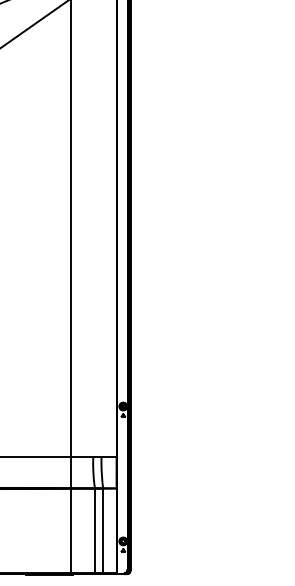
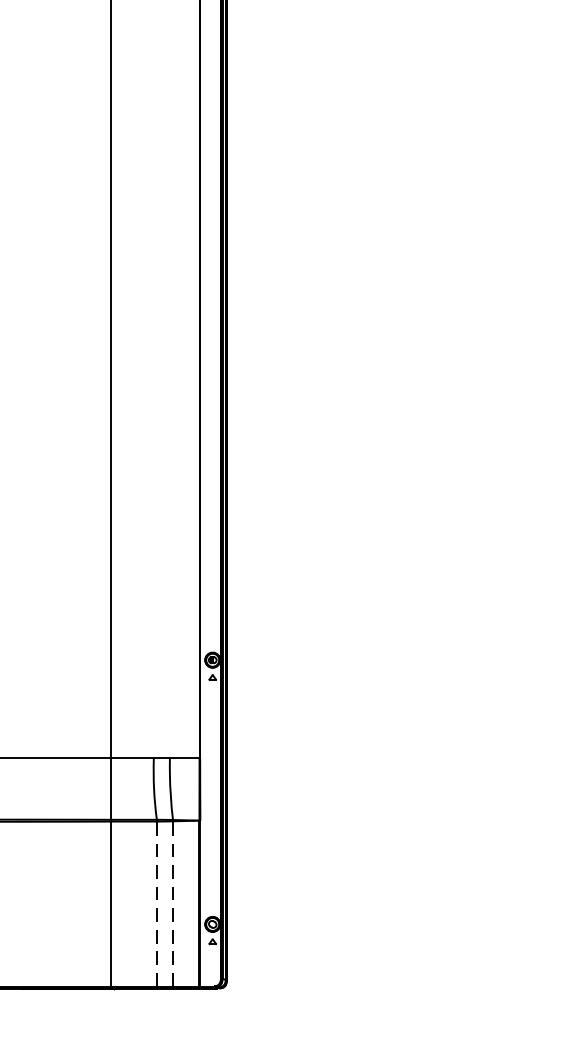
line: (94, 530) -> (156, 902), solid -> dashed
line: (103, 530) -> (173, 902), solid -> dashed

